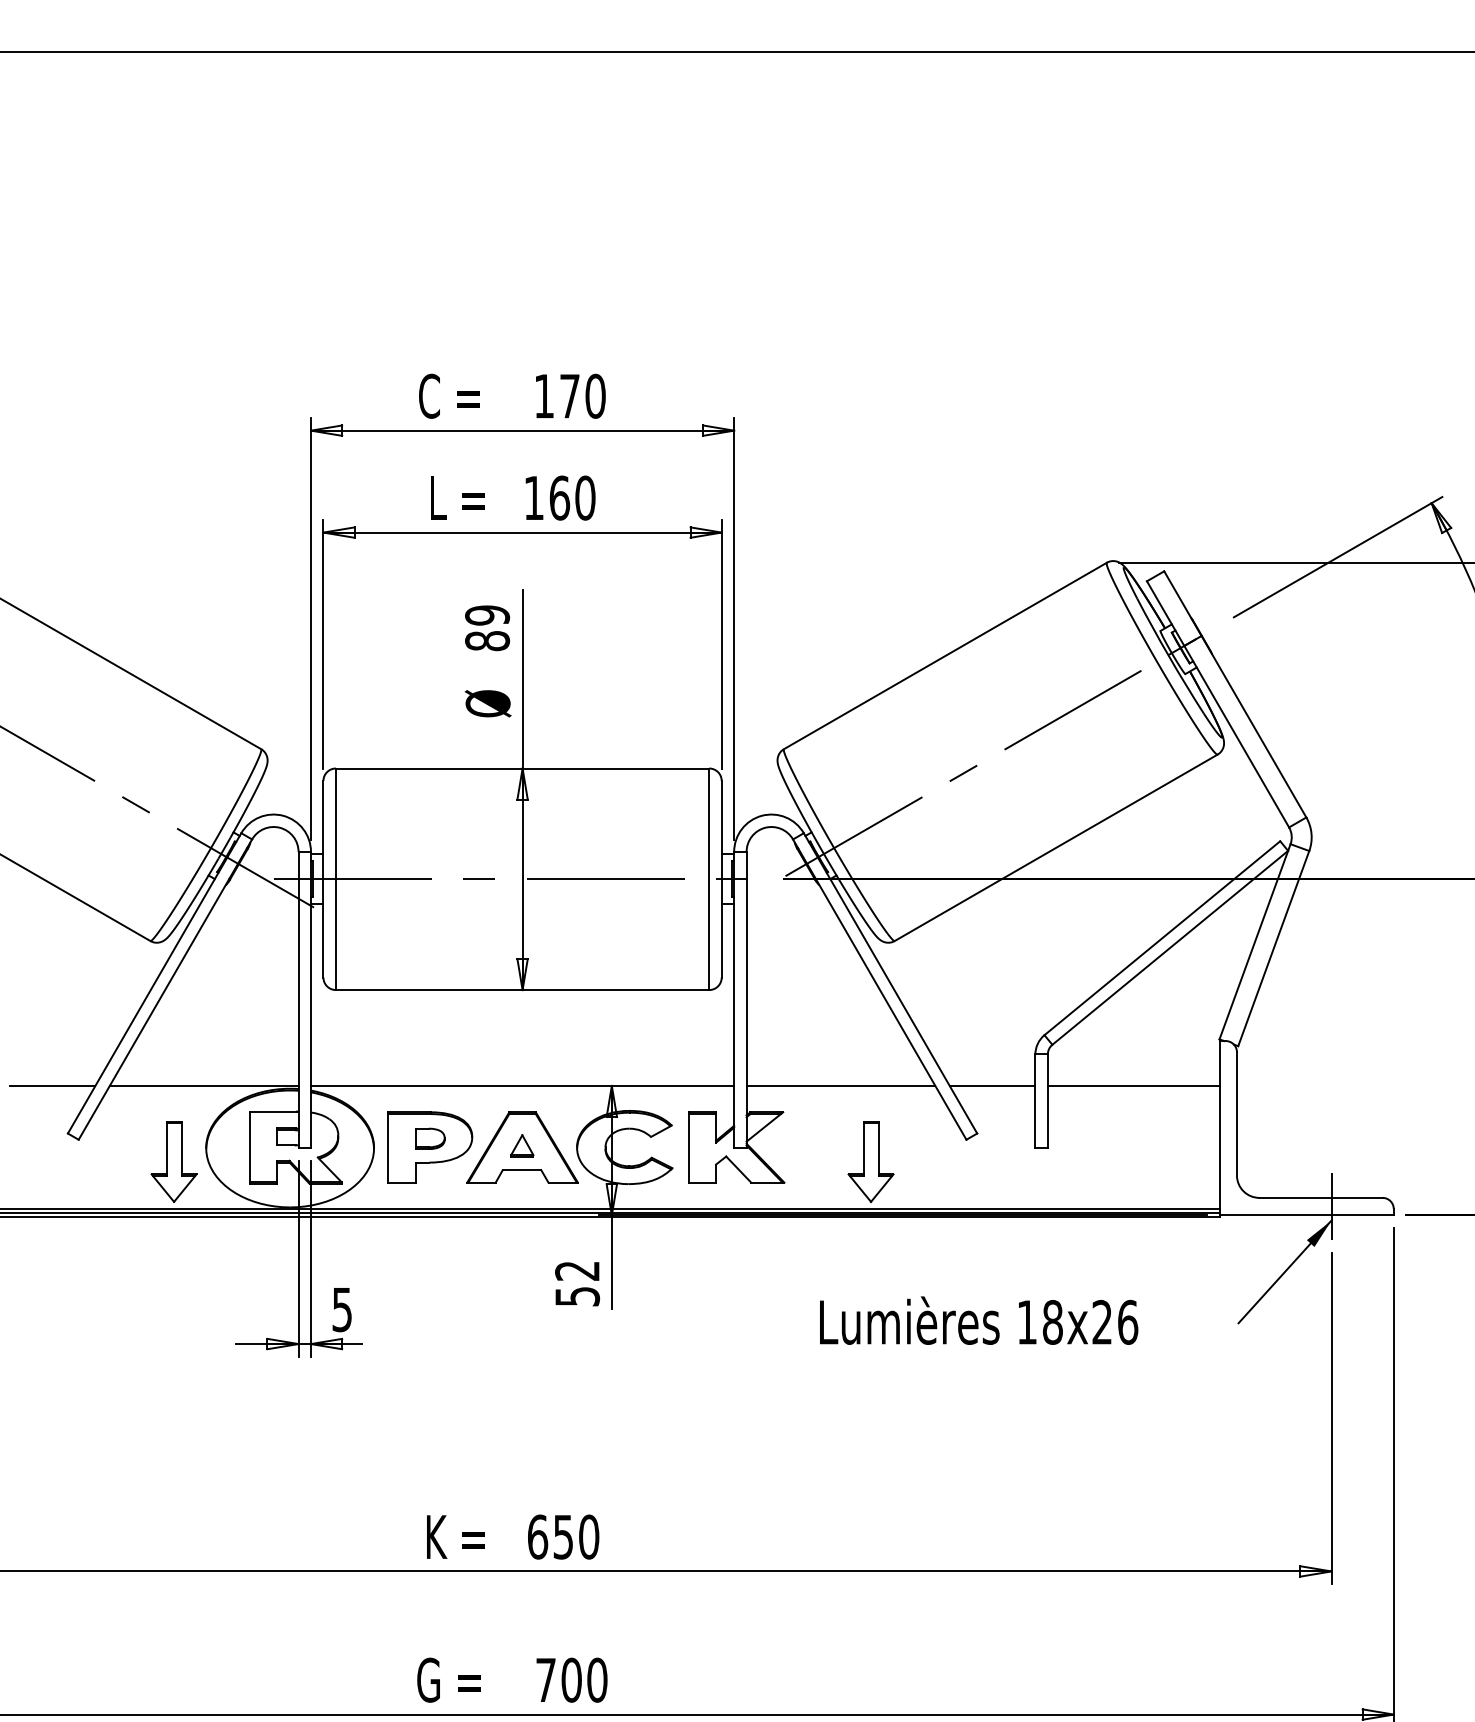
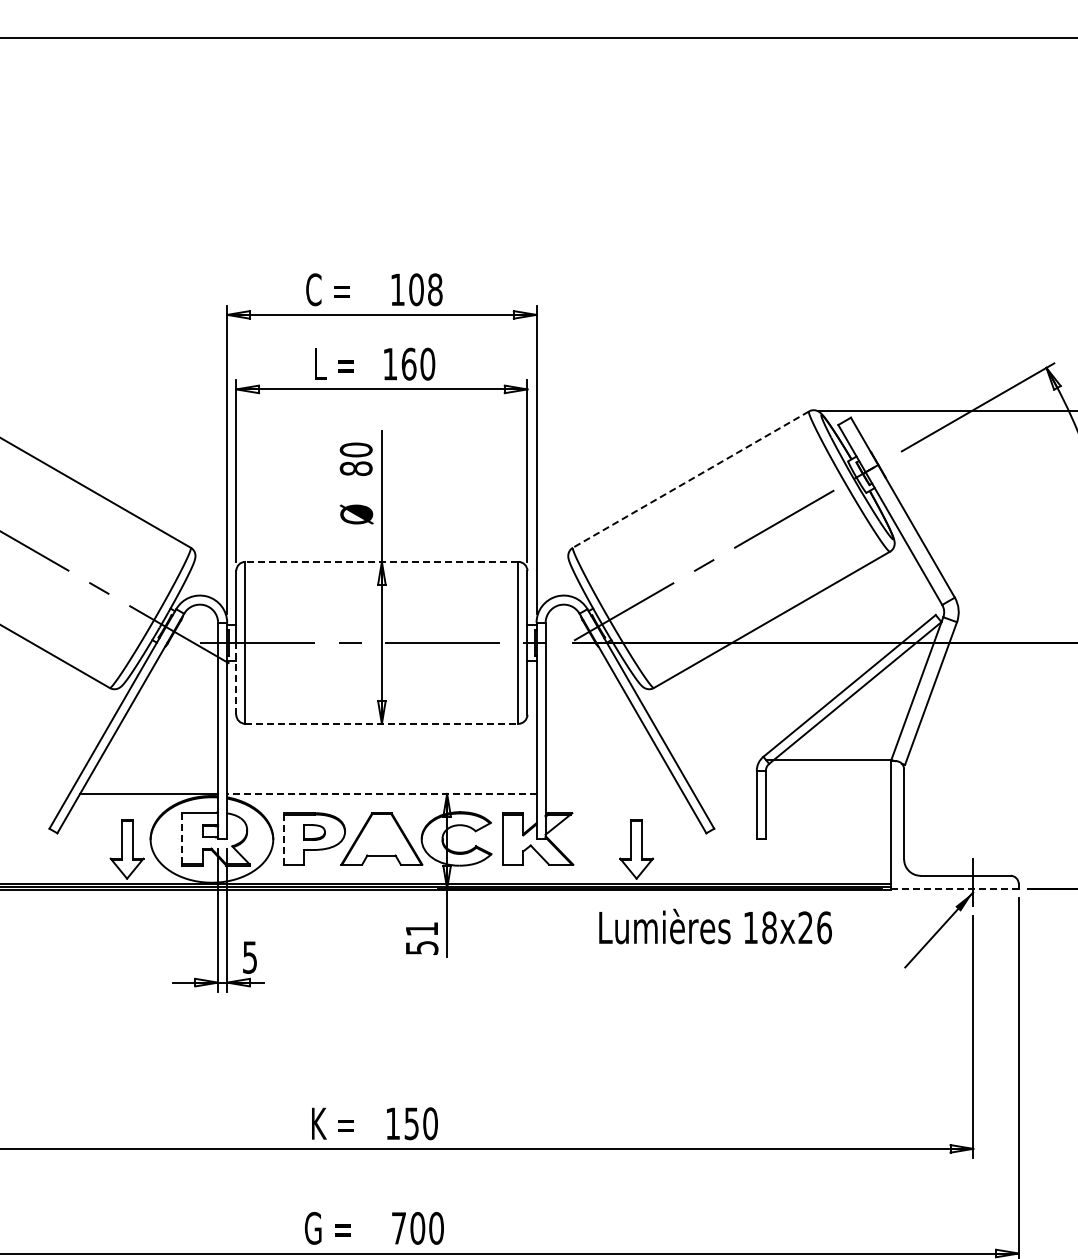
text: (582, 395) -> (425, 289), 170 -> 108
text: (487, 614) -> (356, 449), 89 -> 80
line: (944, 655) -> (690, 479), solid -> dashed
line: (522, 767) -> (381, 561), solid -> dashed
line: (323, 928) -> (236, 678), solid -> dashed
line: (523, 989) -> (382, 723), solid -> dashed
line: (51, 1085) -> (37, 793), removed
line: (522, 1085) -> (381, 793), solid -> dashed
line: (840, 1085) -> (614, 793), removed
line: (992, 1085) -> (725, 793), removed
line: (1133, 1085) -> (828, 759), moved
part: (522, 1145) -> (381, 837), removed
line: (249, 1146) -> (182, 838), solid -> dashed
line: (388, 1146) -> (283, 838), solid -> dashed
line: (1307, 1215) -> (955, 888), solid -> dashed
text: (576, 1271) -> (421, 929), 52 -> 51
text: (978, 1320) -> (715, 926), moved
text: (537, 1536) -> (392, 1123), 650 -> 150

